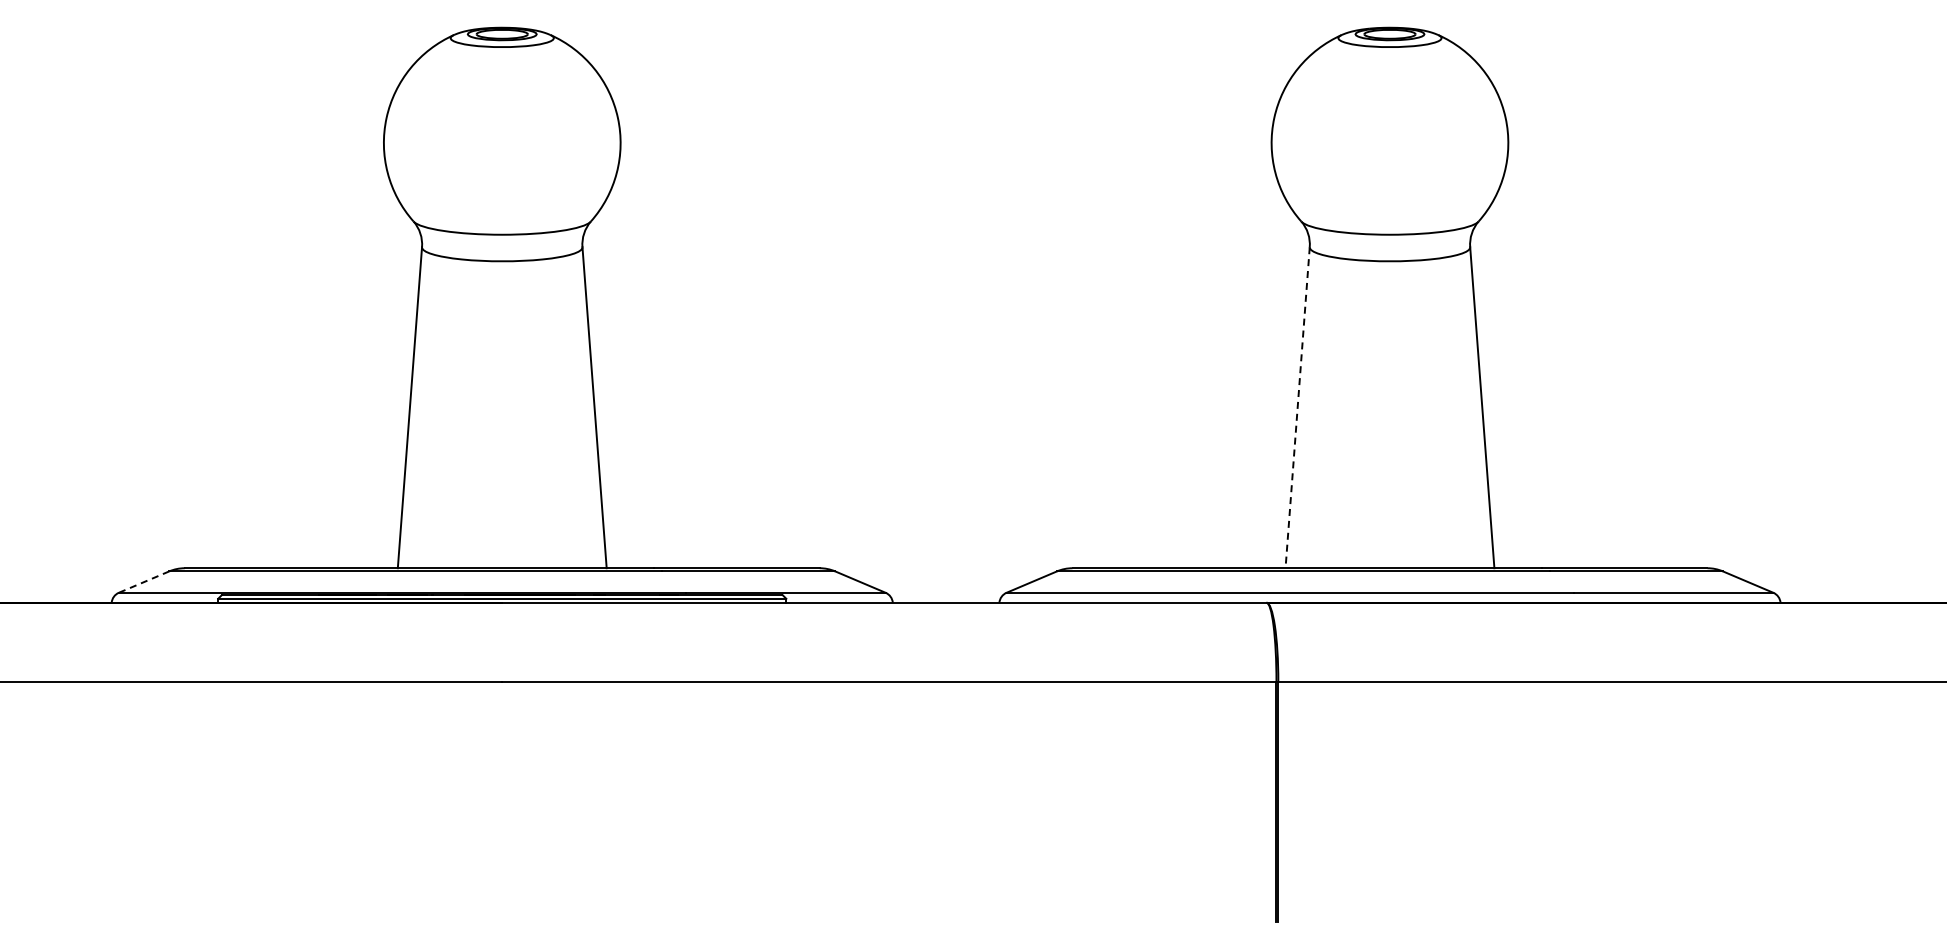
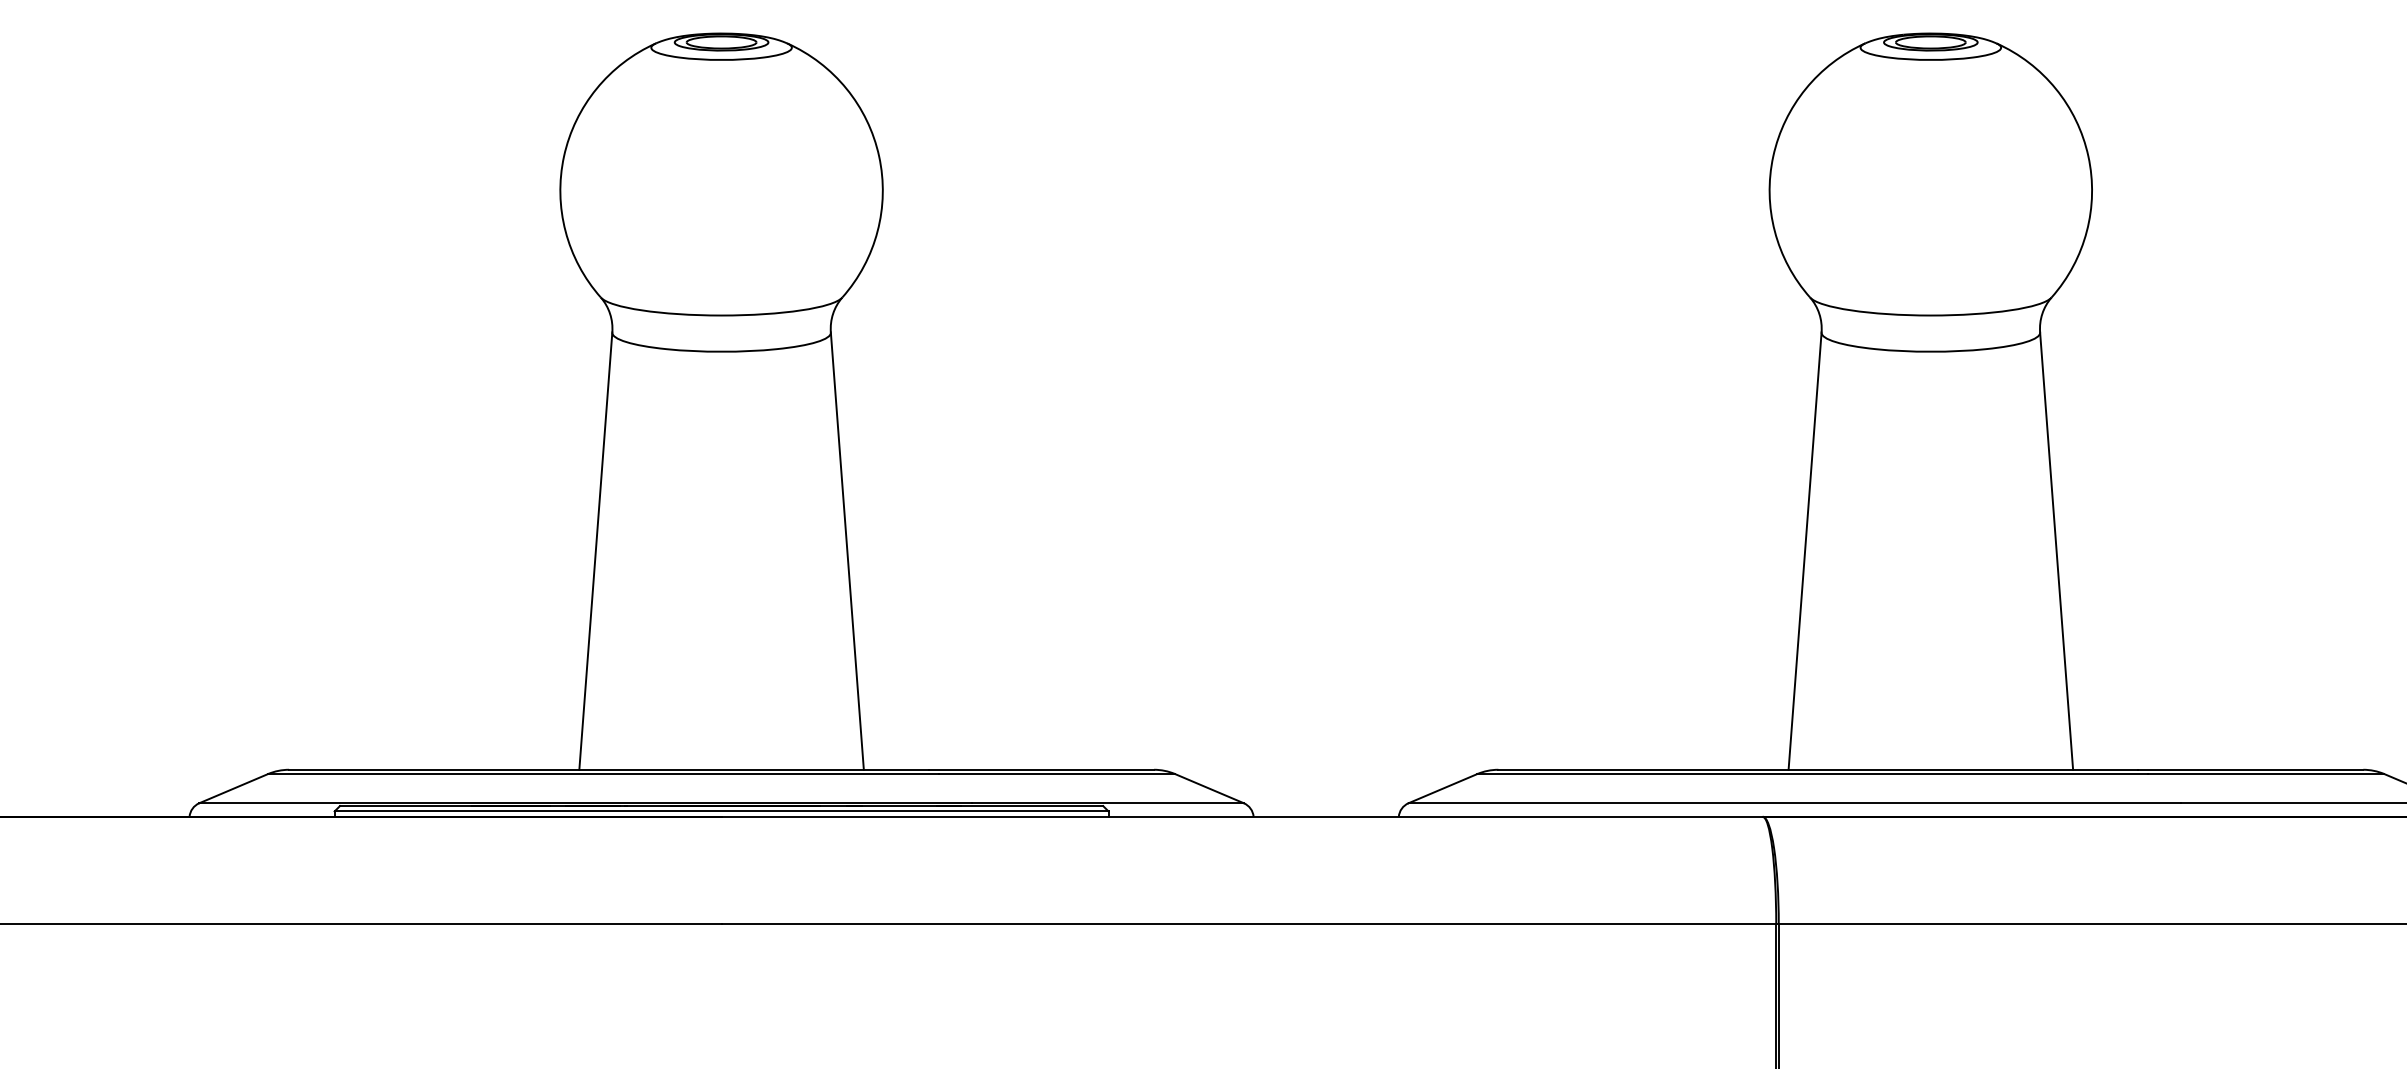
line: (1297, 407) -> (1804, 550), dashed -> solid
line: (143, 582) -> (232, 789), dashed -> solid

